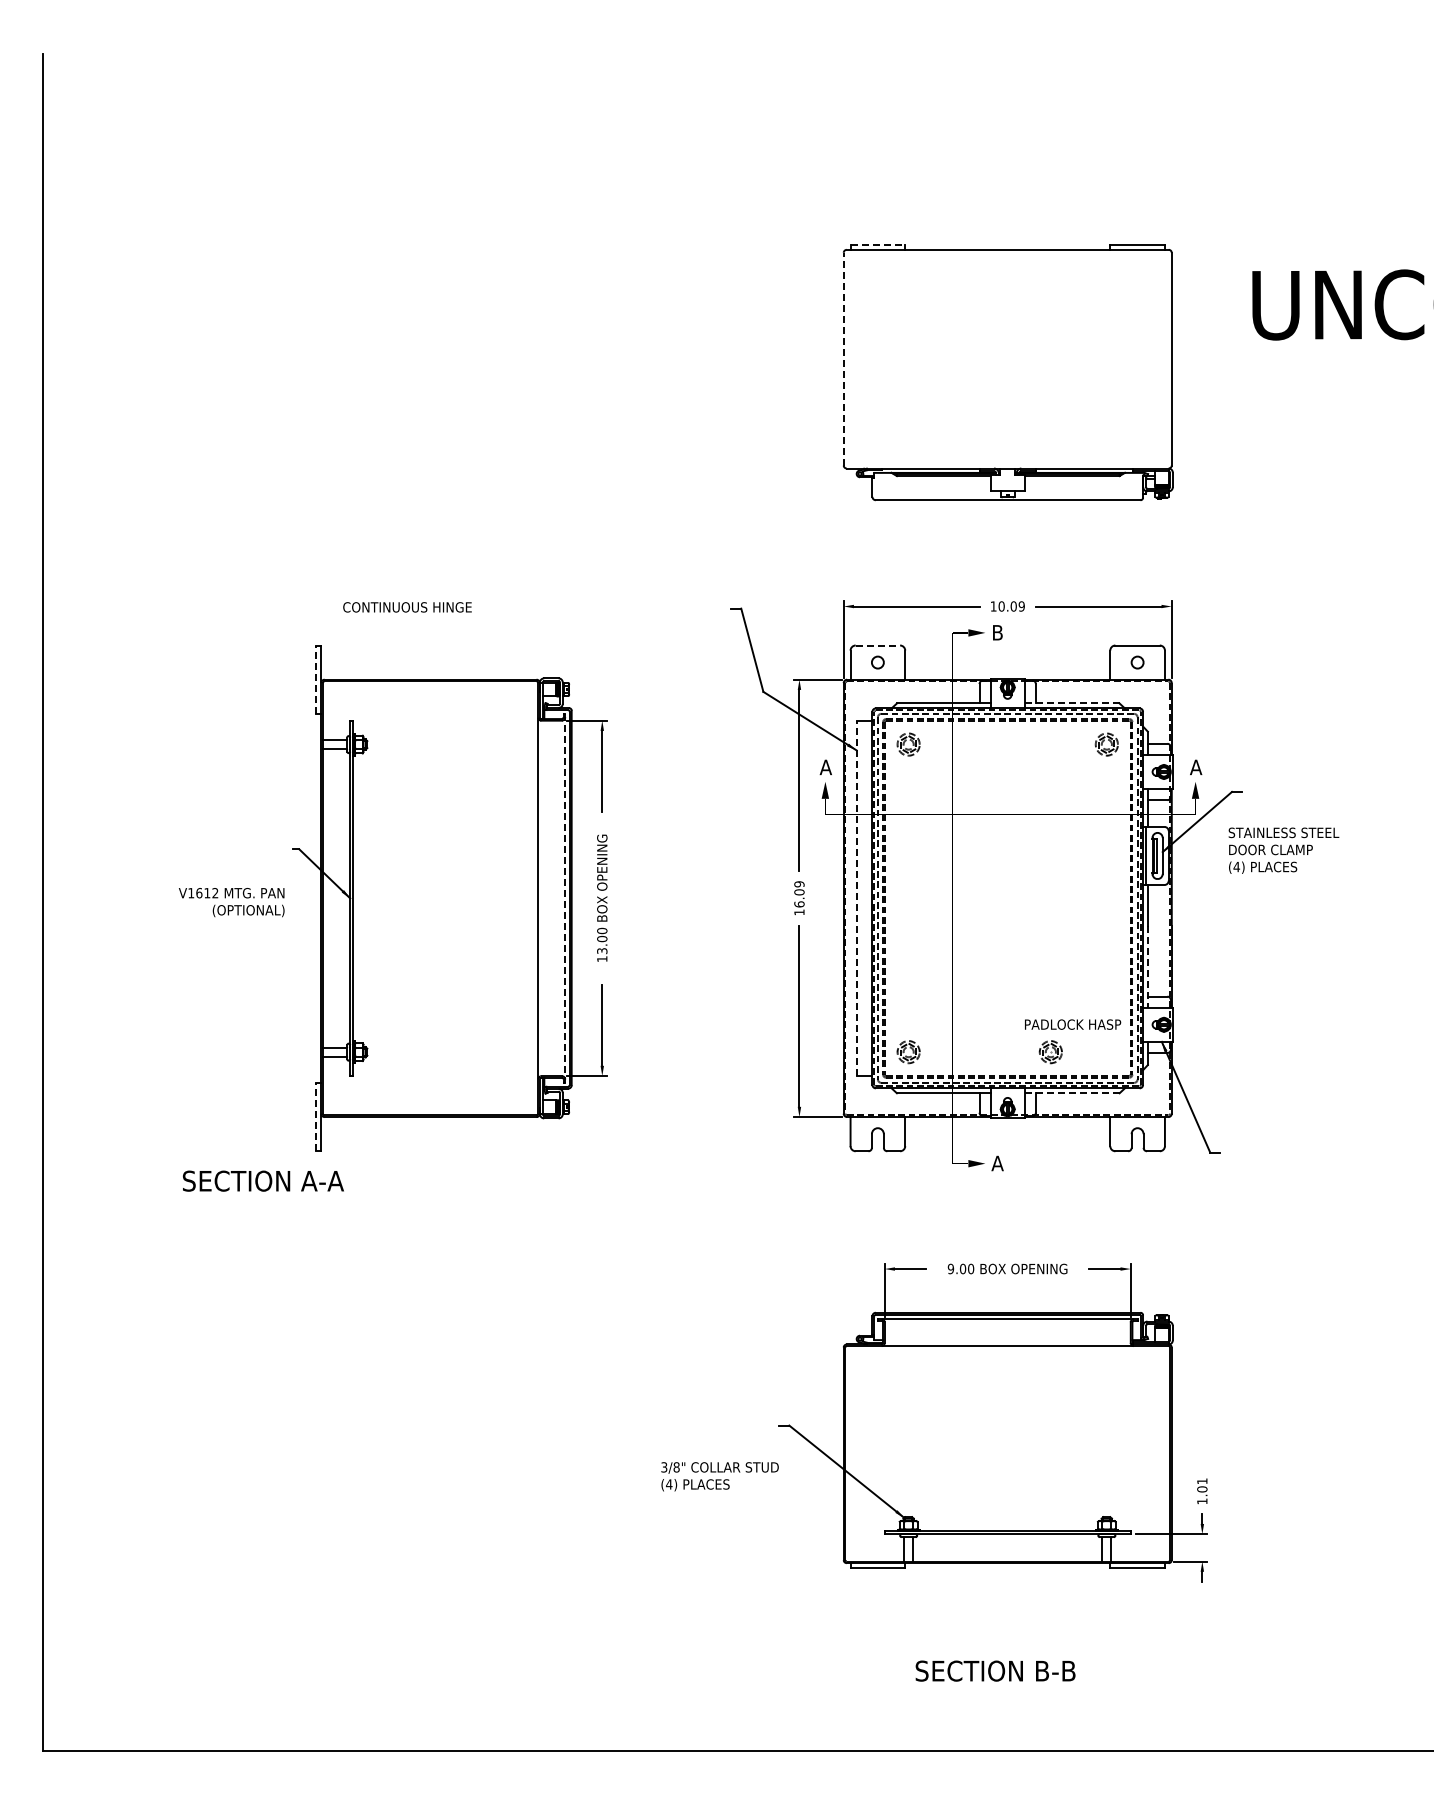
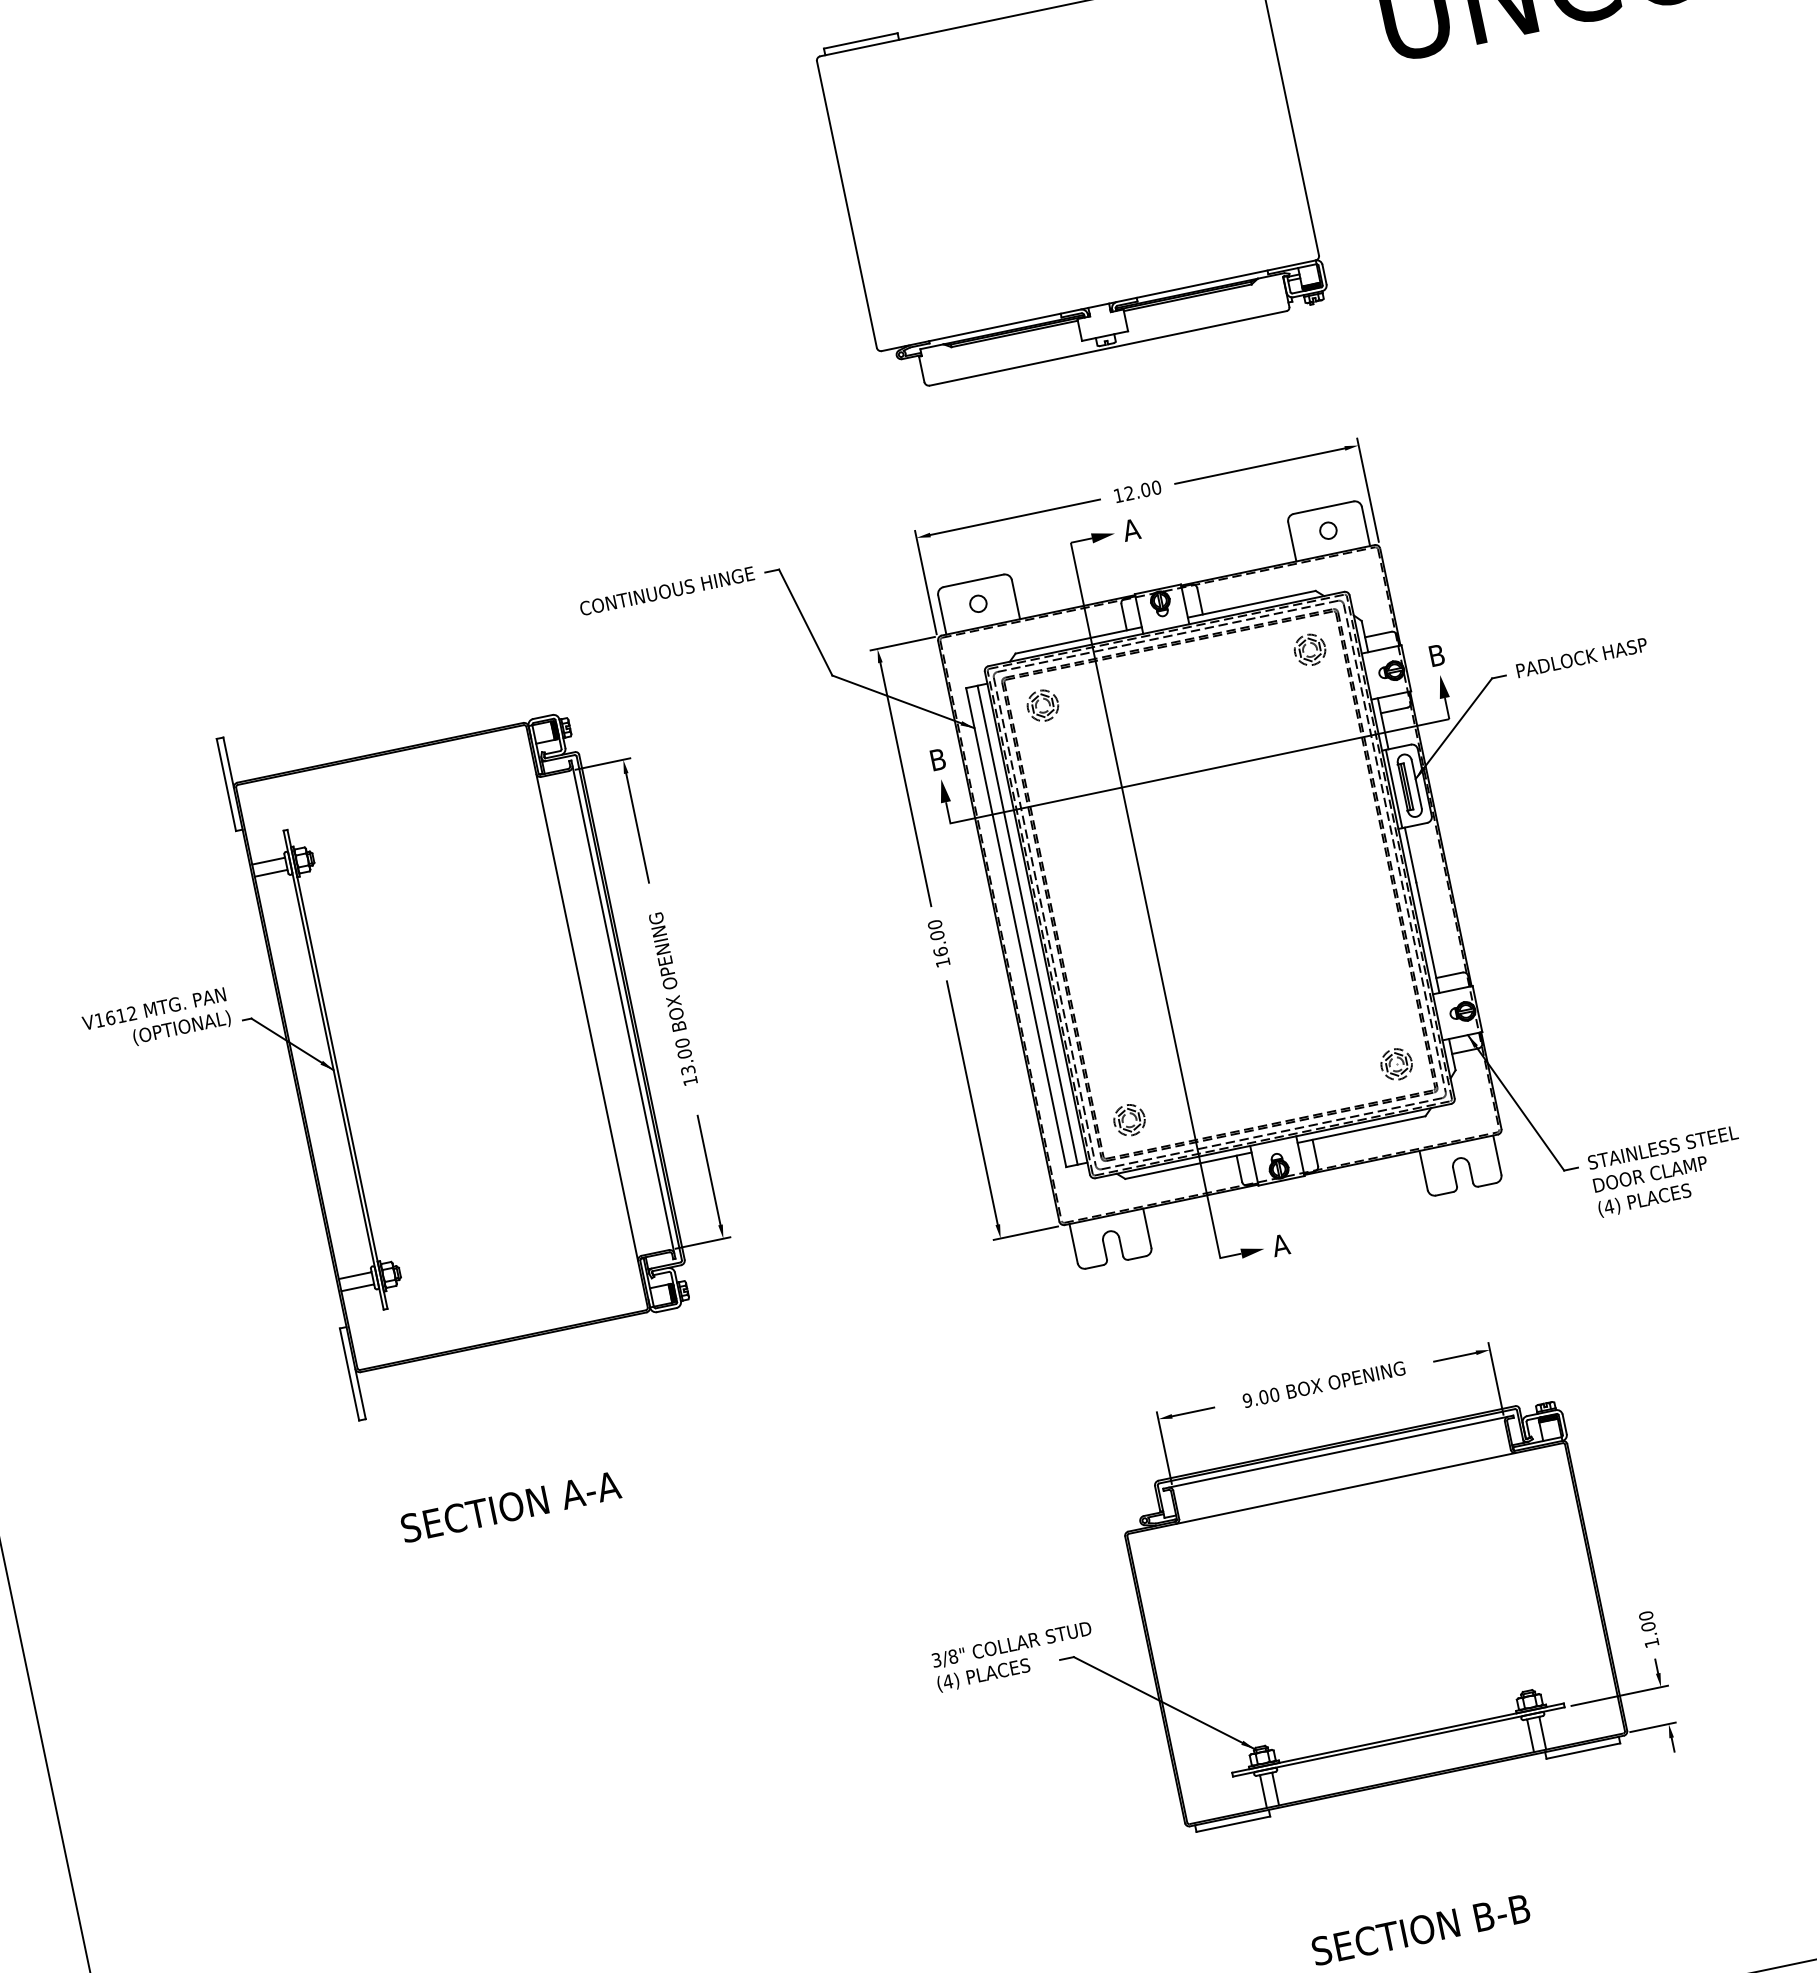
line: (878, 244) -> (861, 40), dashed -> solid
line: (843, 358) -> (846, 203), dashed -> solid
text: (1011, 606) -> (1142, 490), 10.09 -> 12.00
text: (407, 607) -> (667, 591), moved
text: (997, 632) -> (1131, 529), B -> A
line: (878, 645) -> (974, 580), dashed -> solid
line: (316, 679) -> (226, 784), dashed -> solid
line: (1071, 703) -> (1250, 604), dashed -> solid
text: (825, 767) -> (937, 759), A -> B
text: (1196, 767) -> (1437, 655), A -> B
text: (1283, 850) -> (1667, 1171), moved
text: (799, 884) -> (935, 924), 16.09 -> 16.00
line: (565, 898) -> (623, 1009), dashed -> solid
line: (856, 898) -> (1015, 927), dashed -> solid
line: (865, 898) -> (1028, 925), added
text: (231, 902) -> (156, 1021), moved
line: (1147, 966) -> (1427, 937), dashed -> solid
text: (1073, 1024) -> (1582, 657), moved
part: (1050, 1052) -> (1396, 1064), moved
line: (1071, 1093) -> (1360, 1130), dashed -> solid
line: (316, 1116) -> (349, 1373), dashed -> solid
text: (263, 1180) -> (510, 1505), moved
text: (719, 1476) -> (1013, 1656), moved
text: (1202, 1481) -> (1646, 1616), 1.01 -> 1.00

